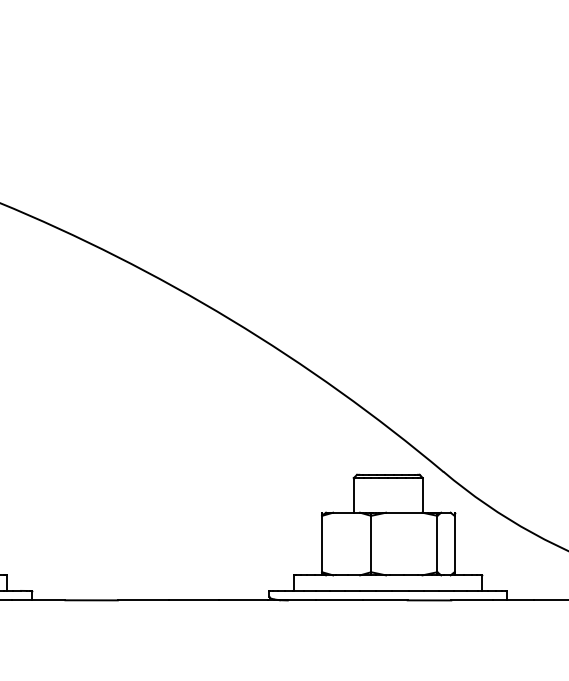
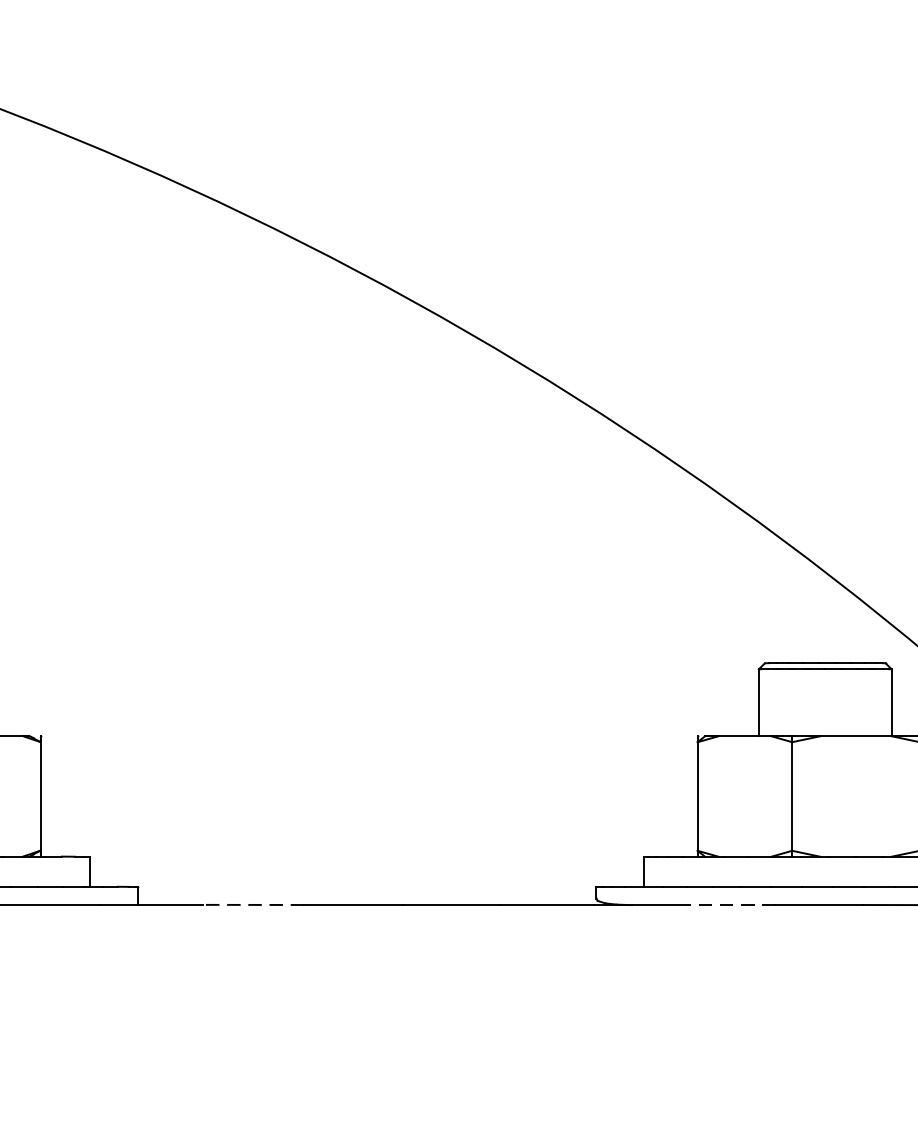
line: (91, 600) -> (253, 905), solid -> dashed
line: (338, 600) -> (729, 905), solid -> dashed

